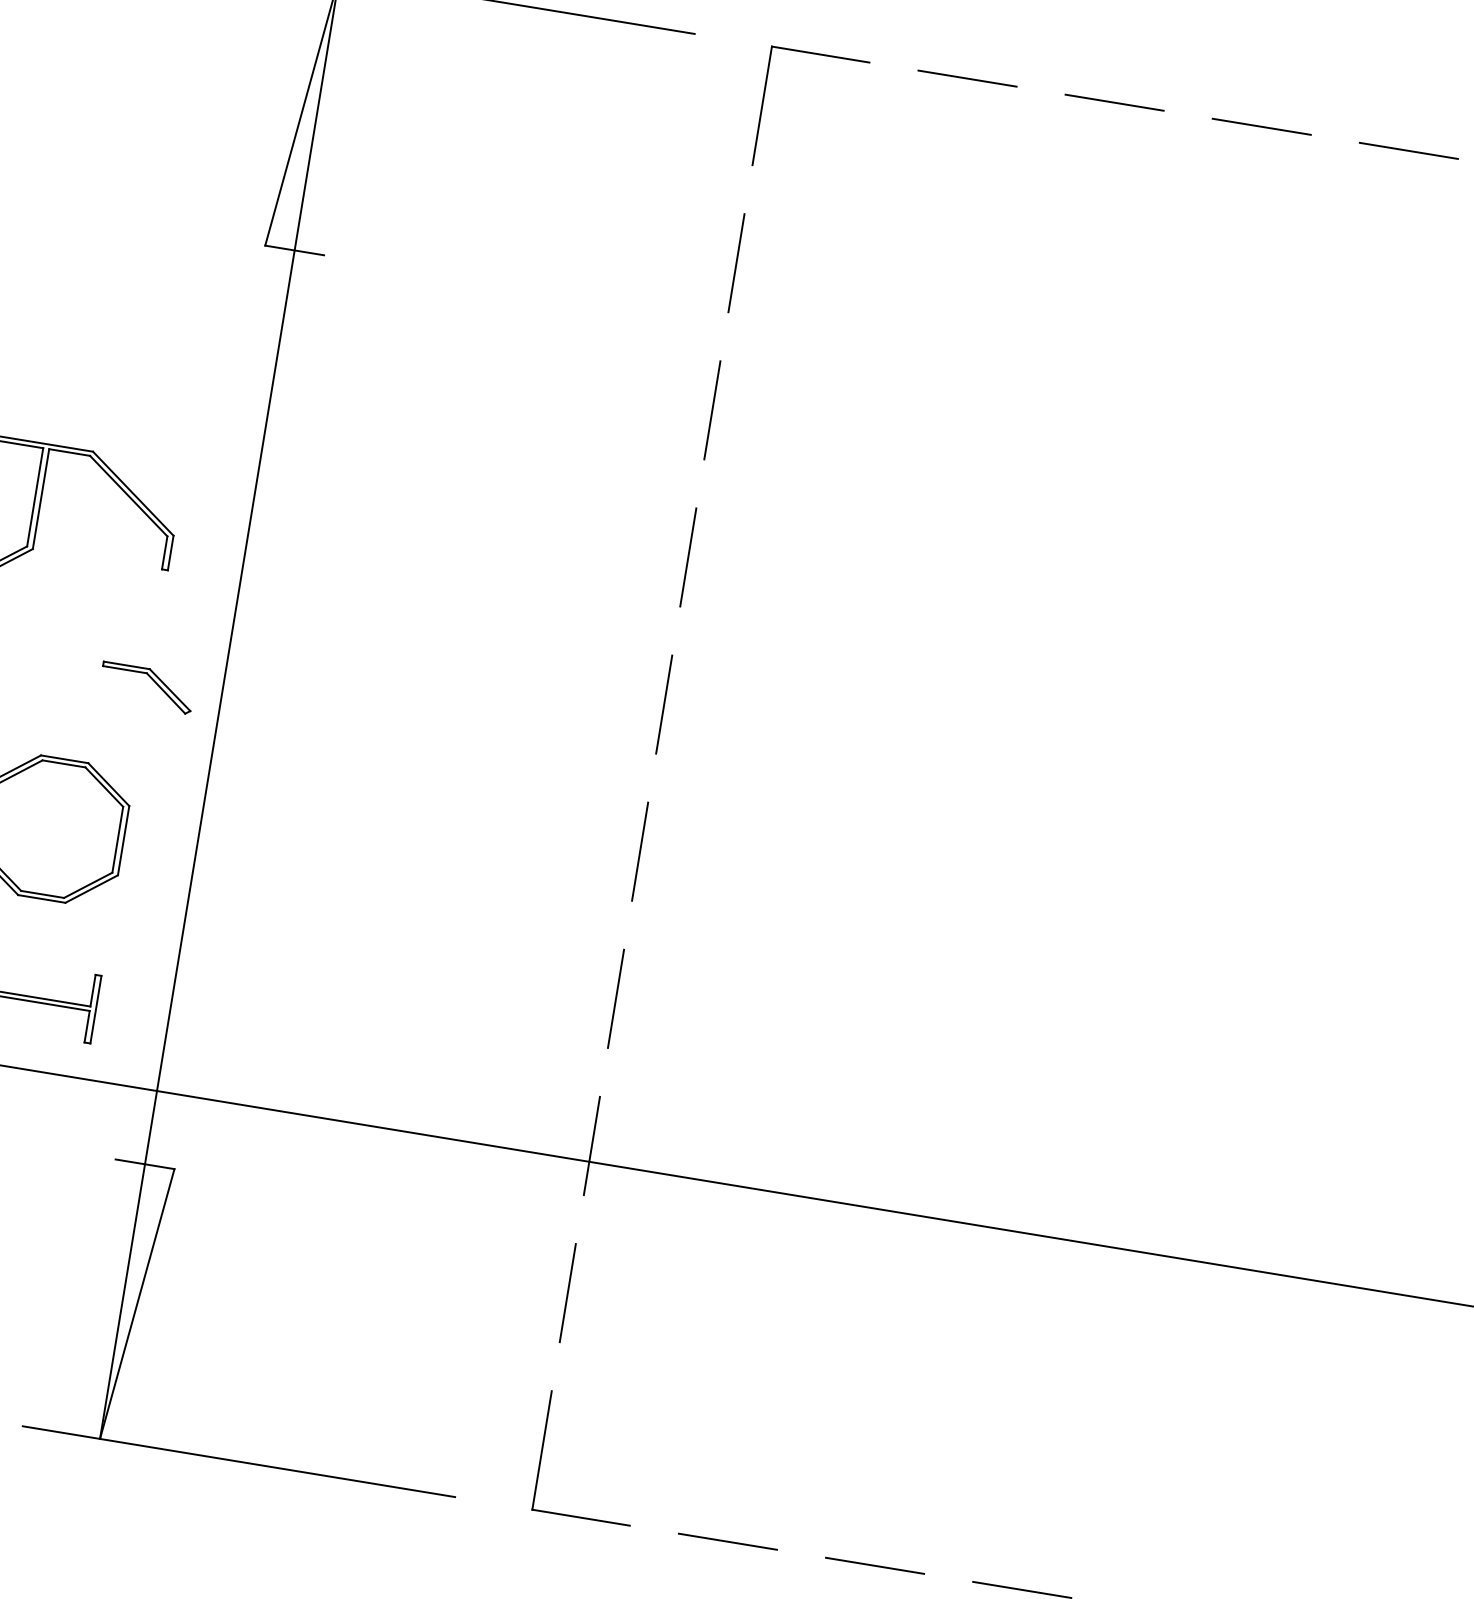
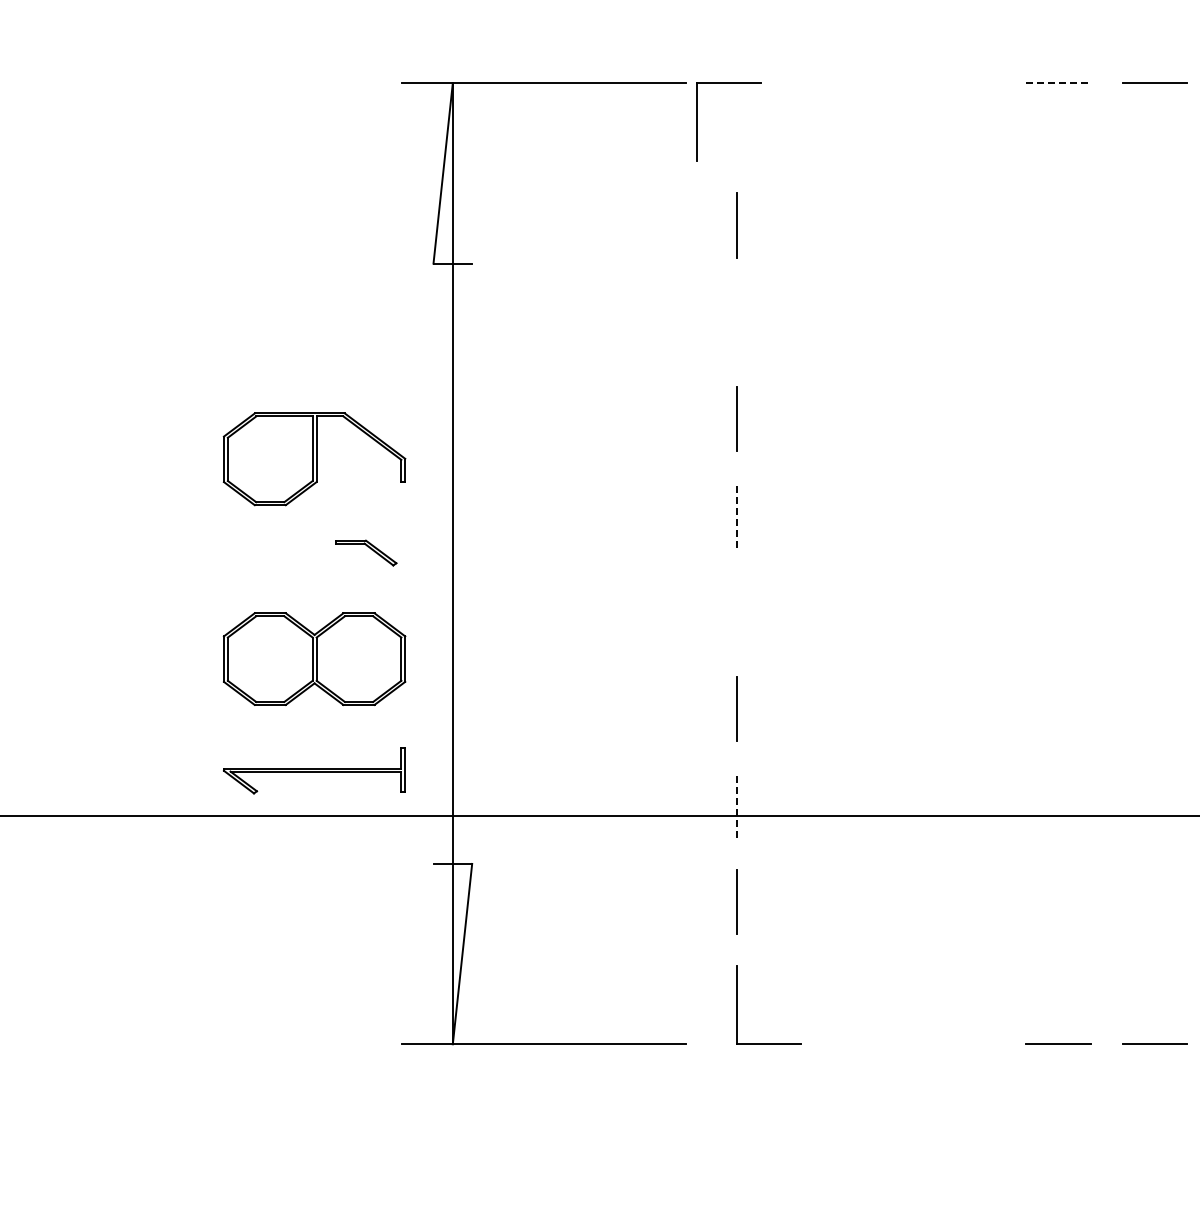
line: (967, 79) -> (865, 83), removed
line: (1113, 103) -> (961, 83), removed
part: (763, 105) -> (697, 121), moved
line: (1263, 127) -> (1059, 83), solid -> dashed
line: (712, 409) -> (736, 321), removed
part: (147, 687) -> (366, 552), moved
line: (663, 703) -> (736, 514), solid -> dashed
line: (639, 850) -> (736, 611), removed
line: (591, 1144) -> (736, 804), solid -> dashed
line: (728, 1542) -> (865, 1044), removed
line: (874, 1566) -> (961, 1044), removed

